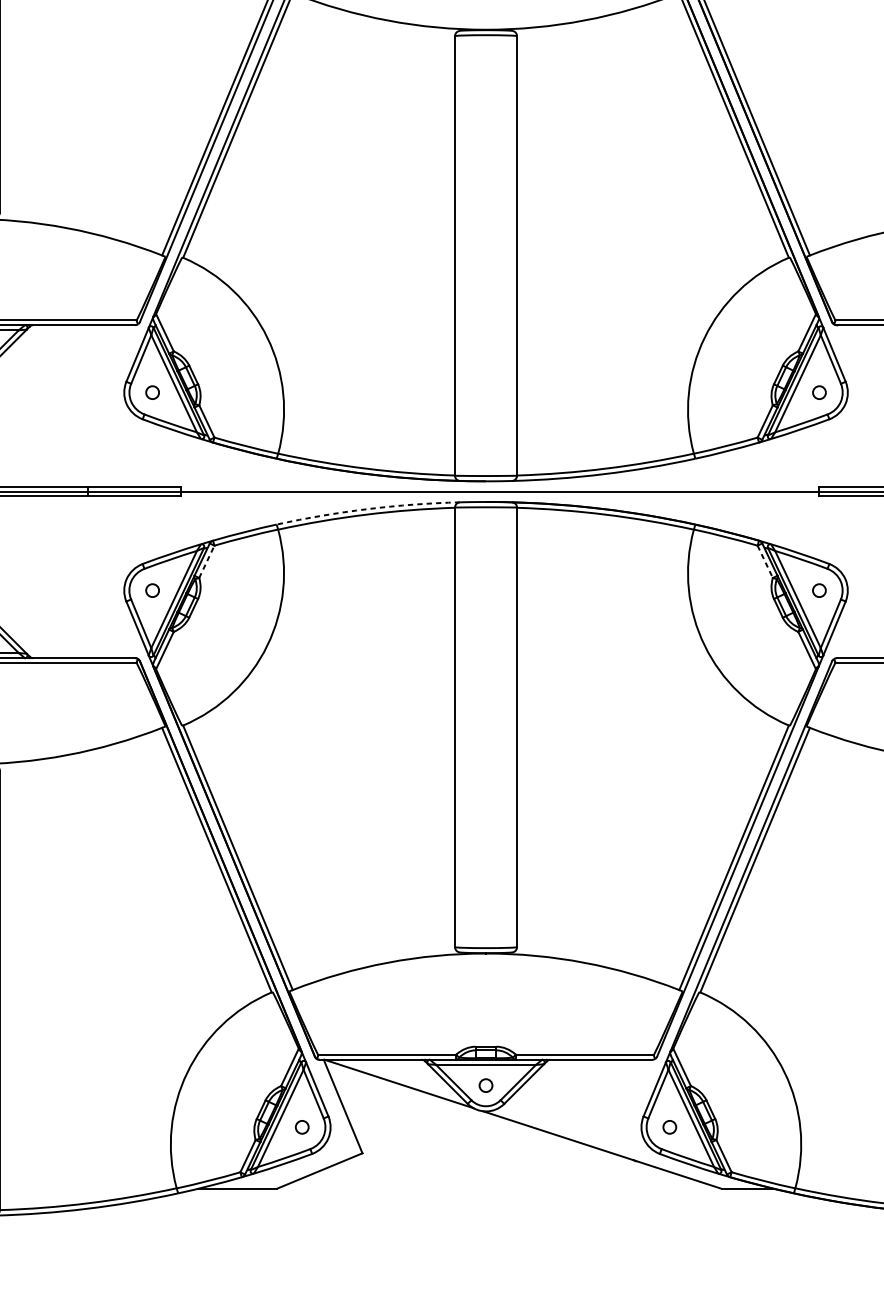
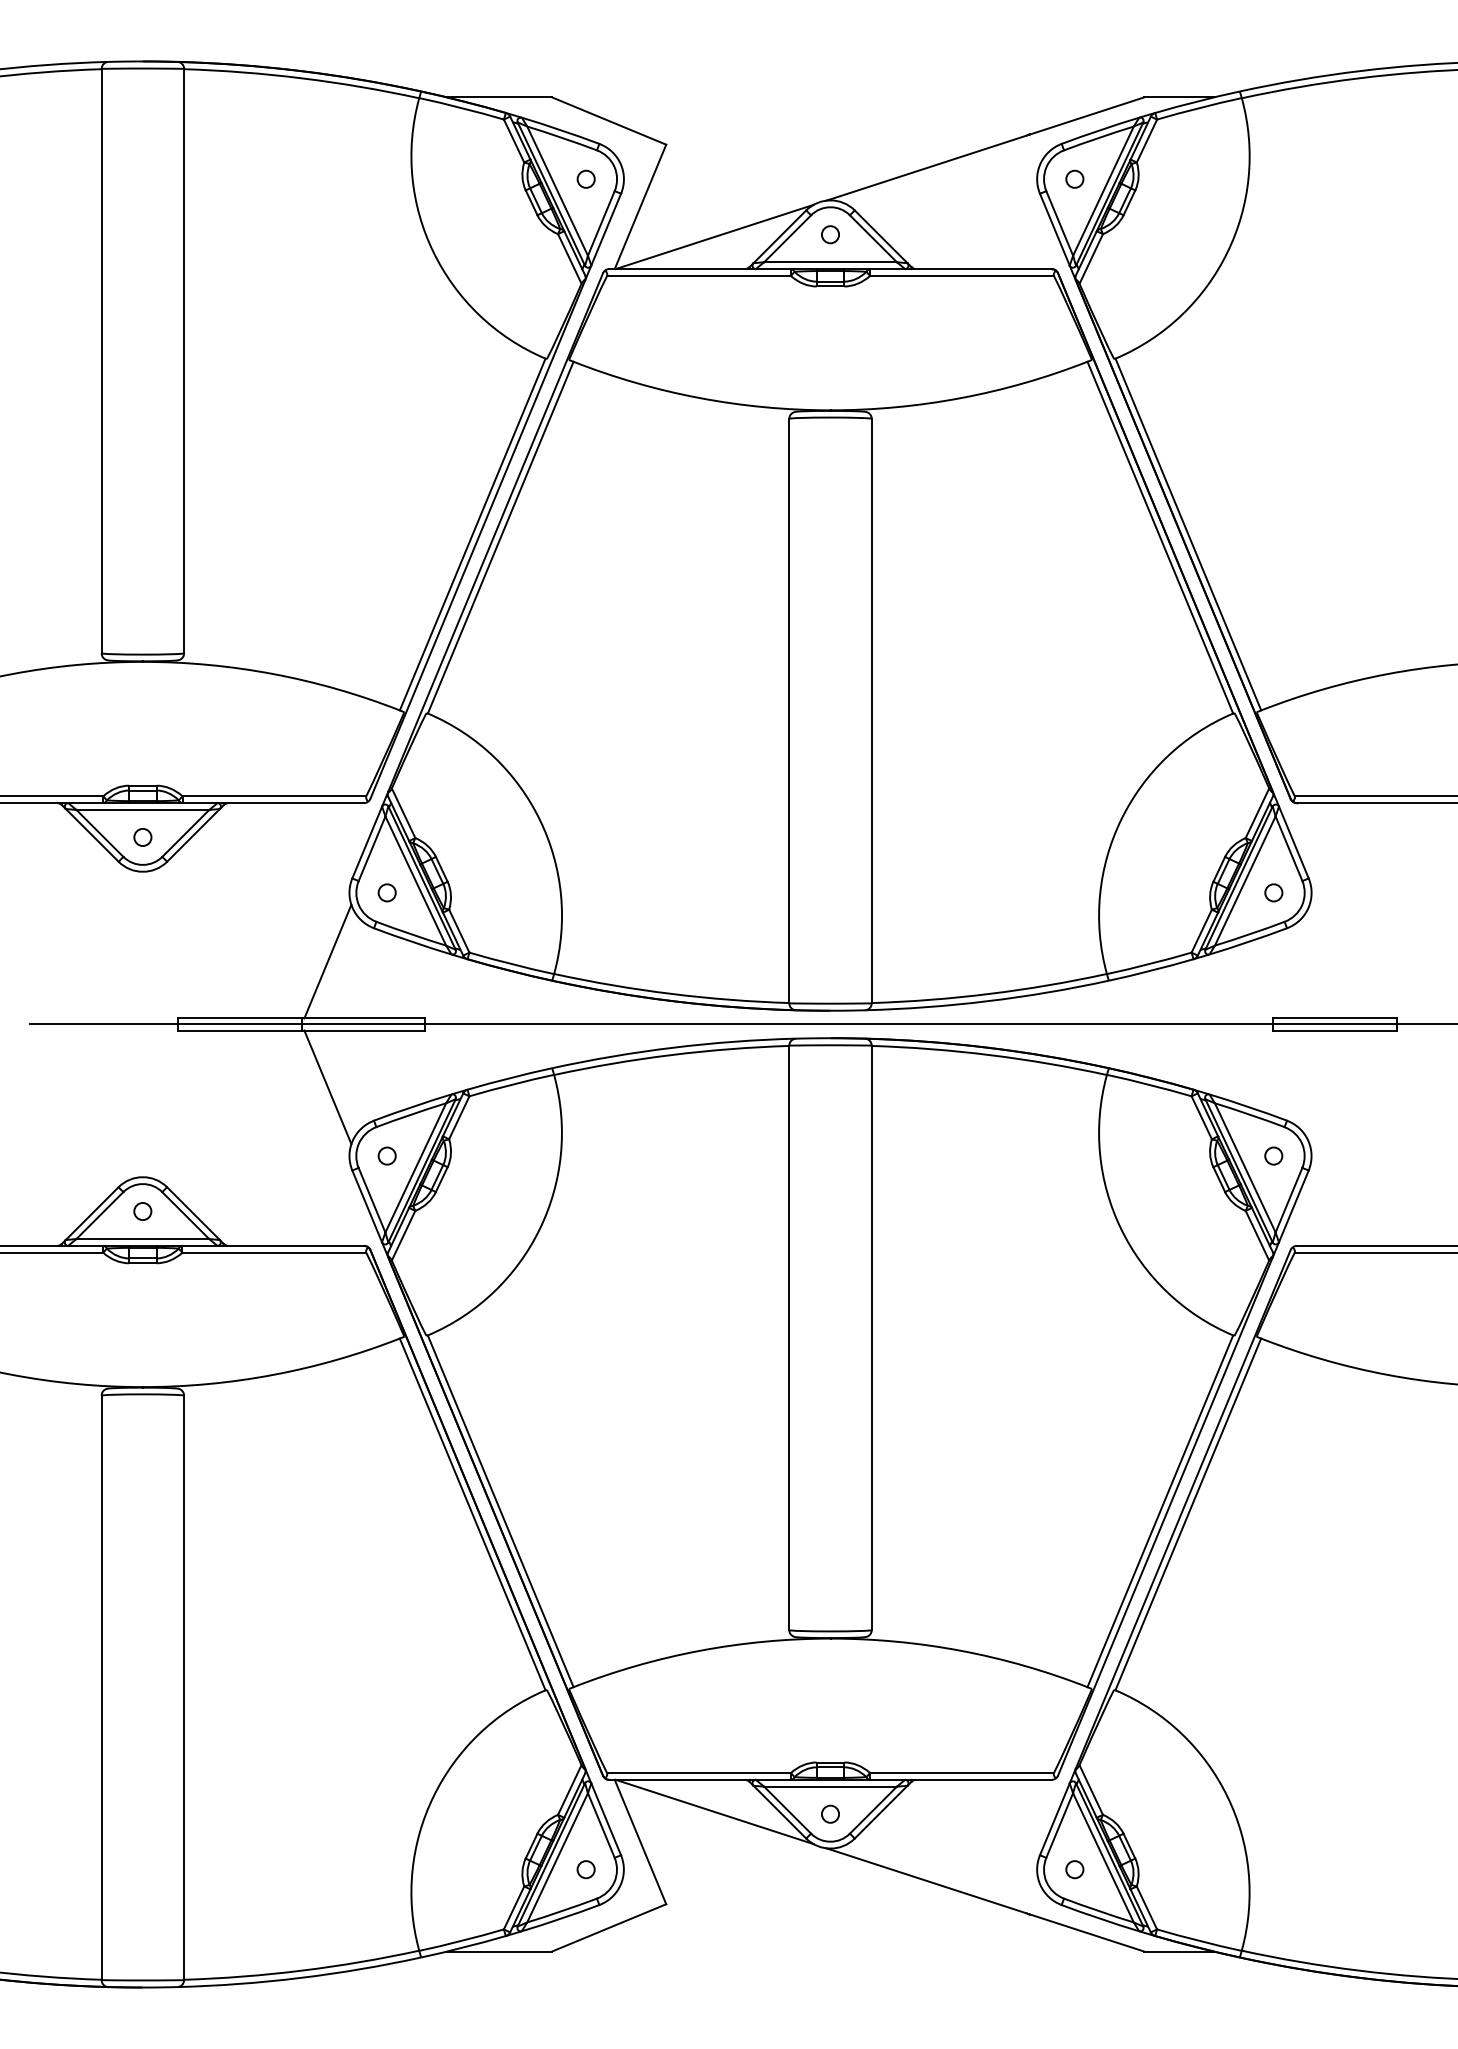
line: (107, 444) -> (327, 961), added
arc: (367, 508) -> (673, 1047), dashed -> solid
line: (107, 539) -> (327, 1087), added
line: (206, 561) -> (459, 1117), dashed -> solid
line: (765, 561) -> (1201, 1117), dashed -> solid

